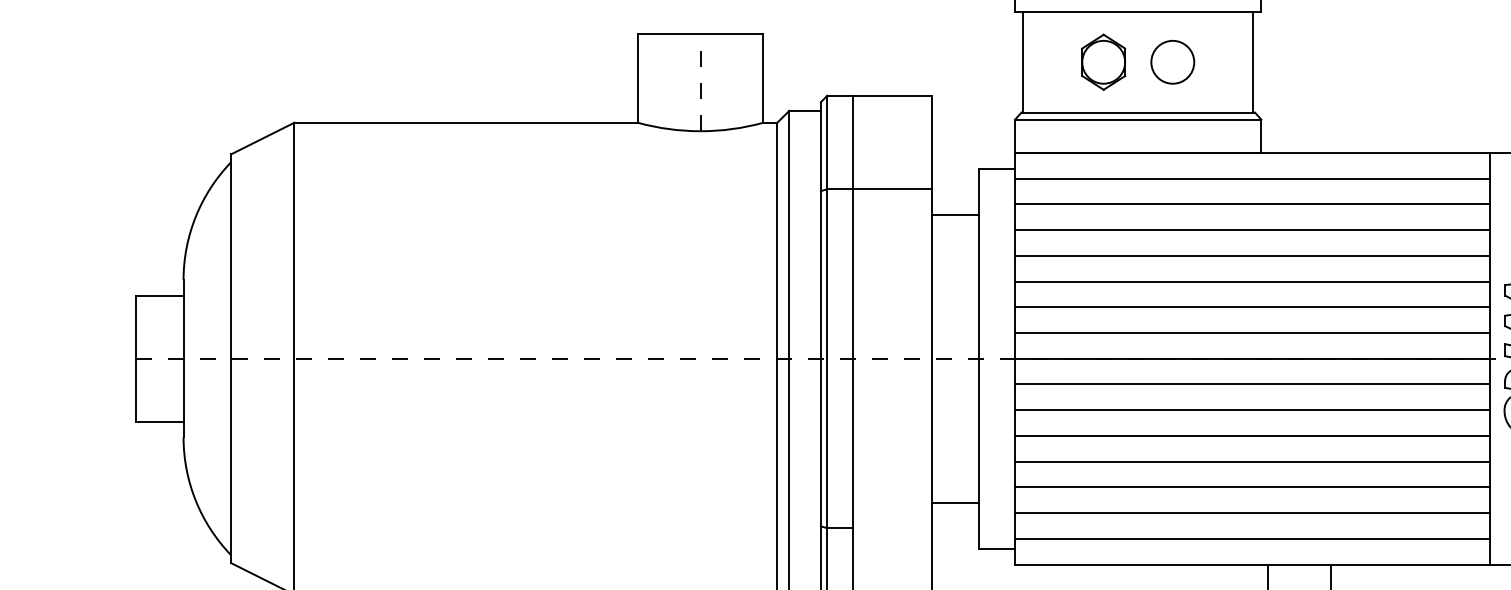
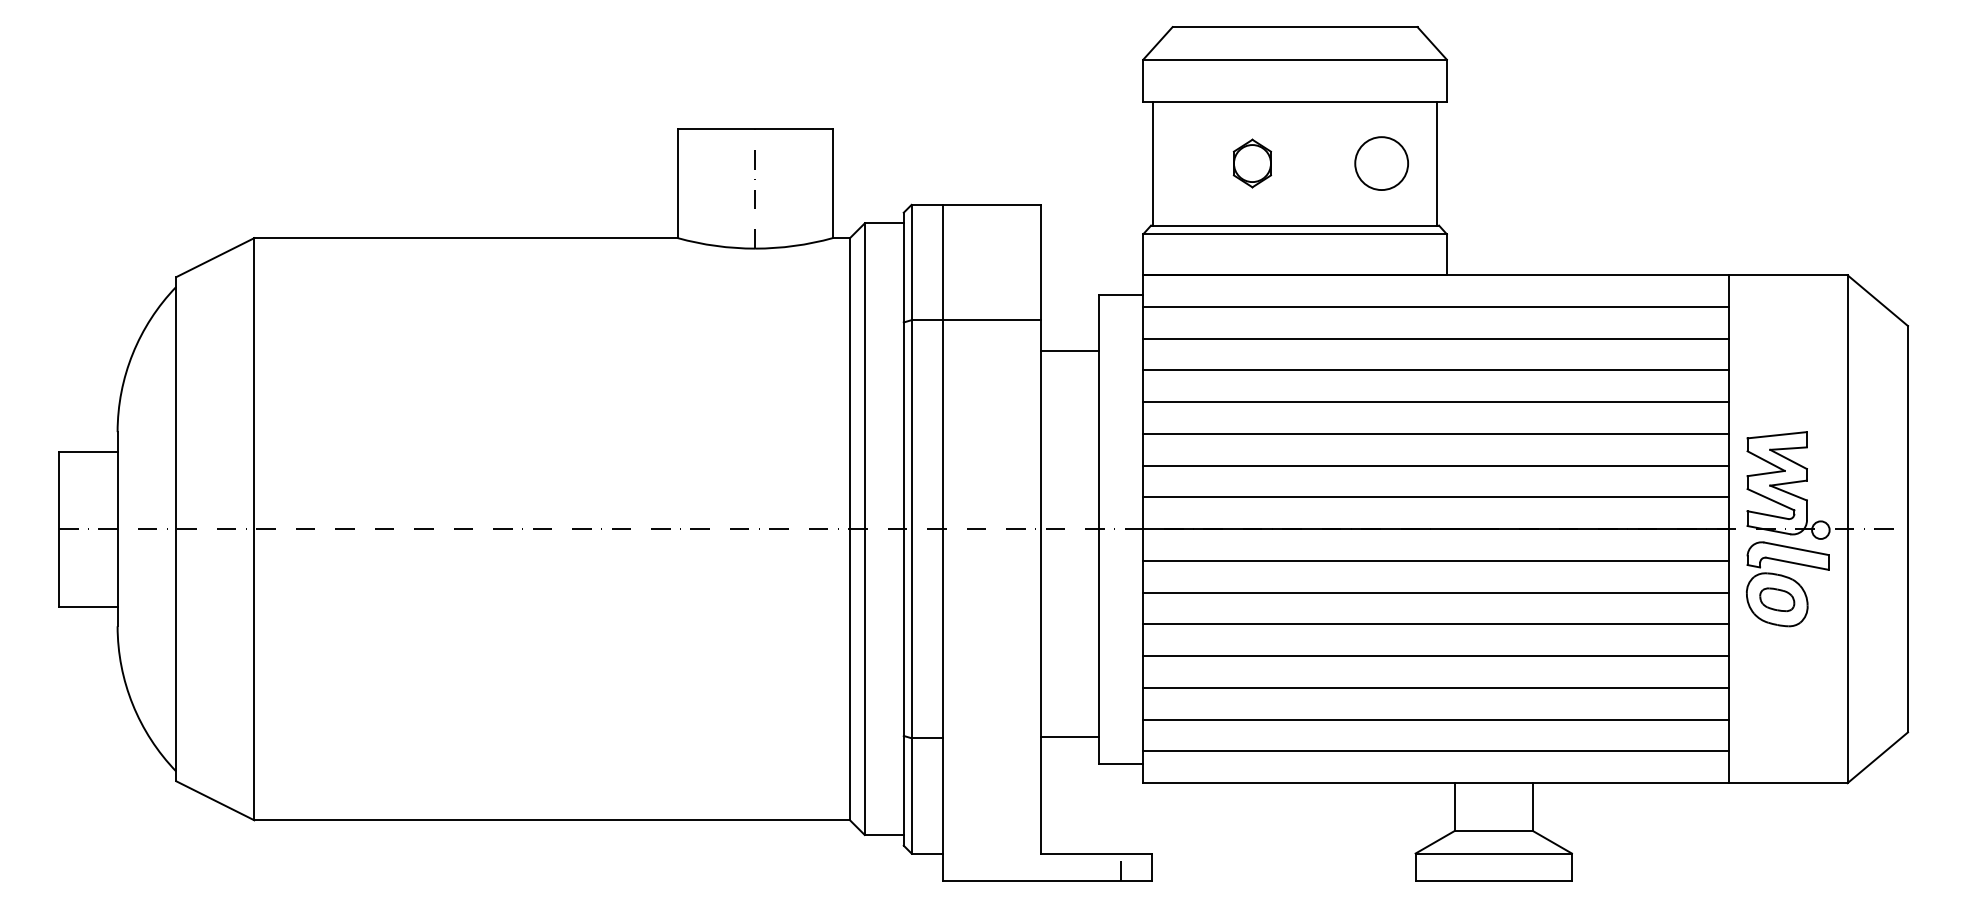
part: (1103, 62) -> (1252, 163), size x0.7
circle: (1172, 62) -> (1381, 163), moved
line: (955, 503) -> (1069, 737), moved

